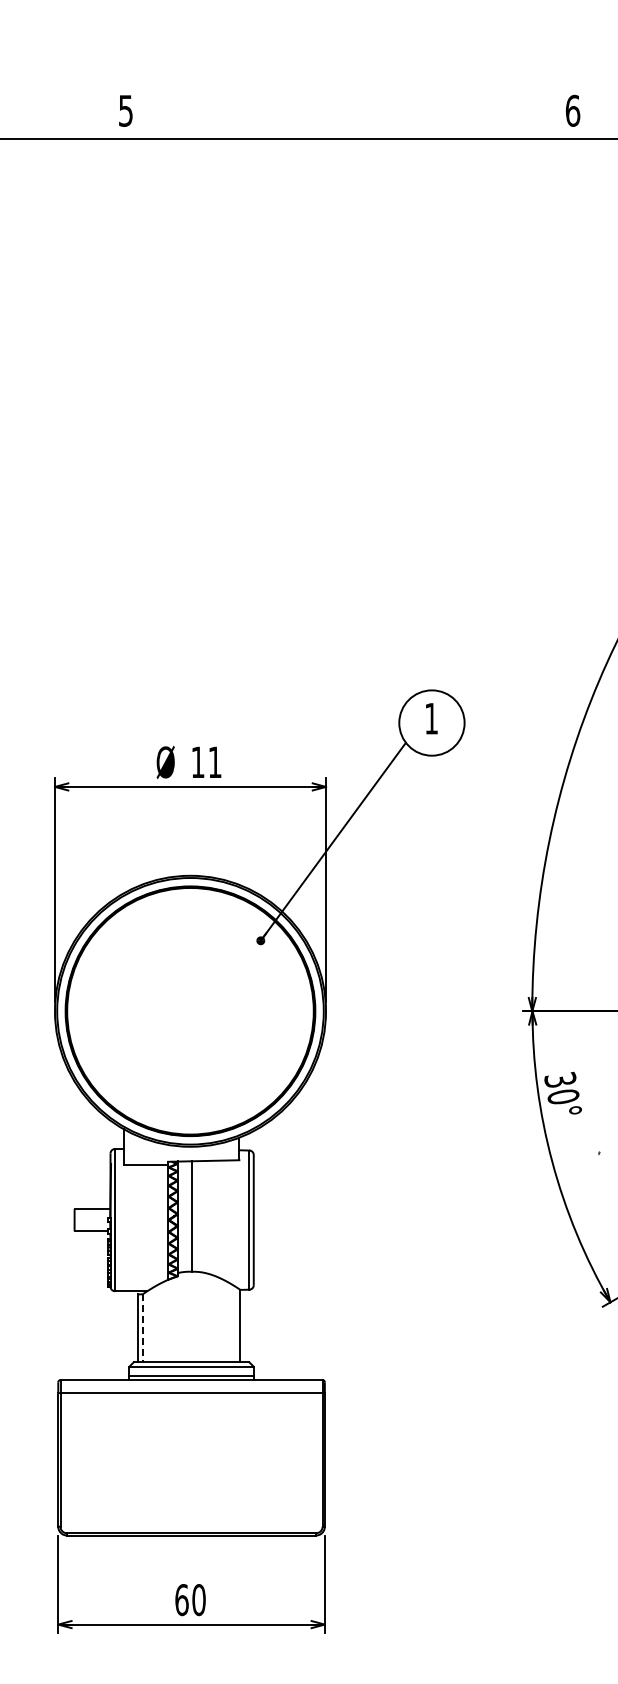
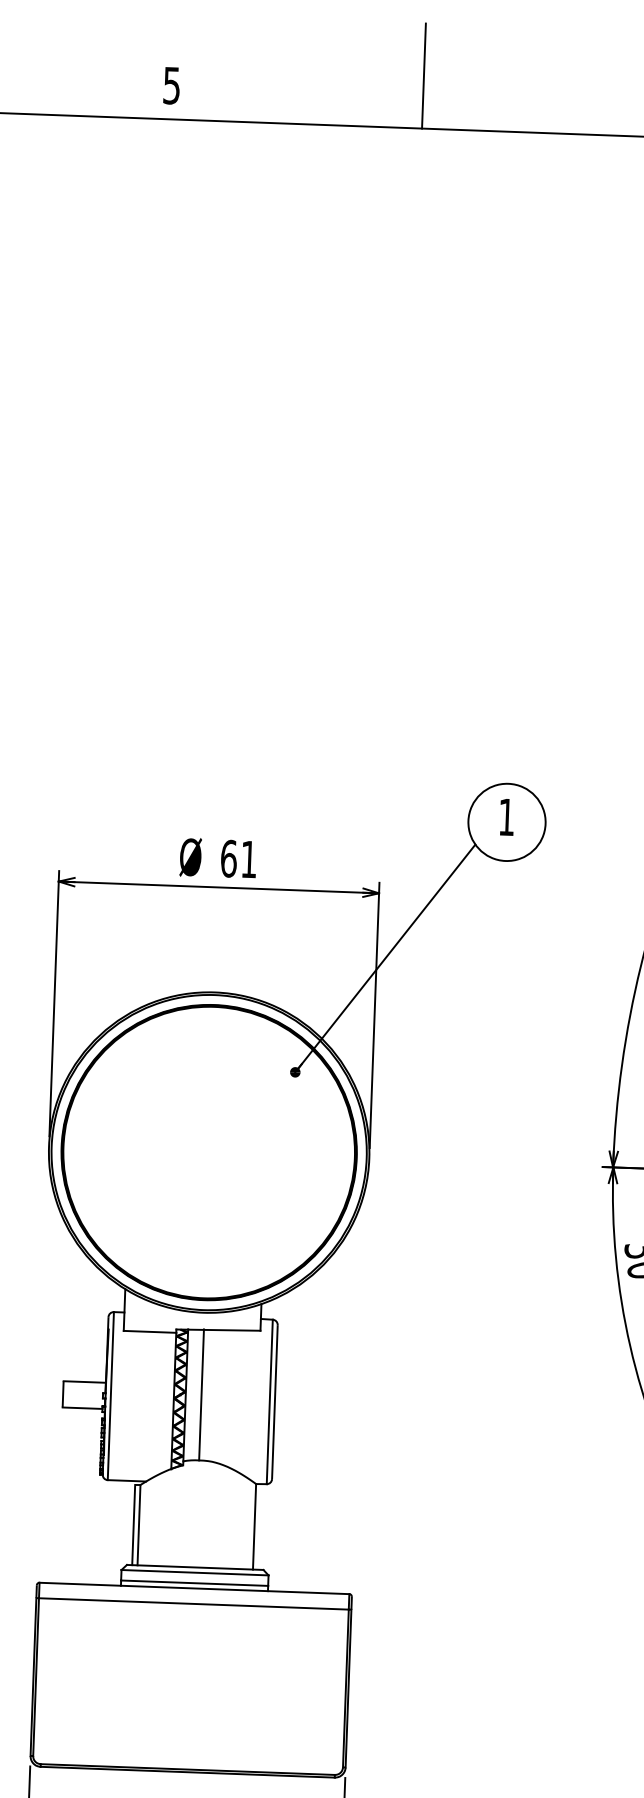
line: (338, 94) -> (423, 75), added
text: (197, 762) -> (228, 858), 11 -> 61
line: (142, 1328) -> (138, 1525), dashed -> solid

